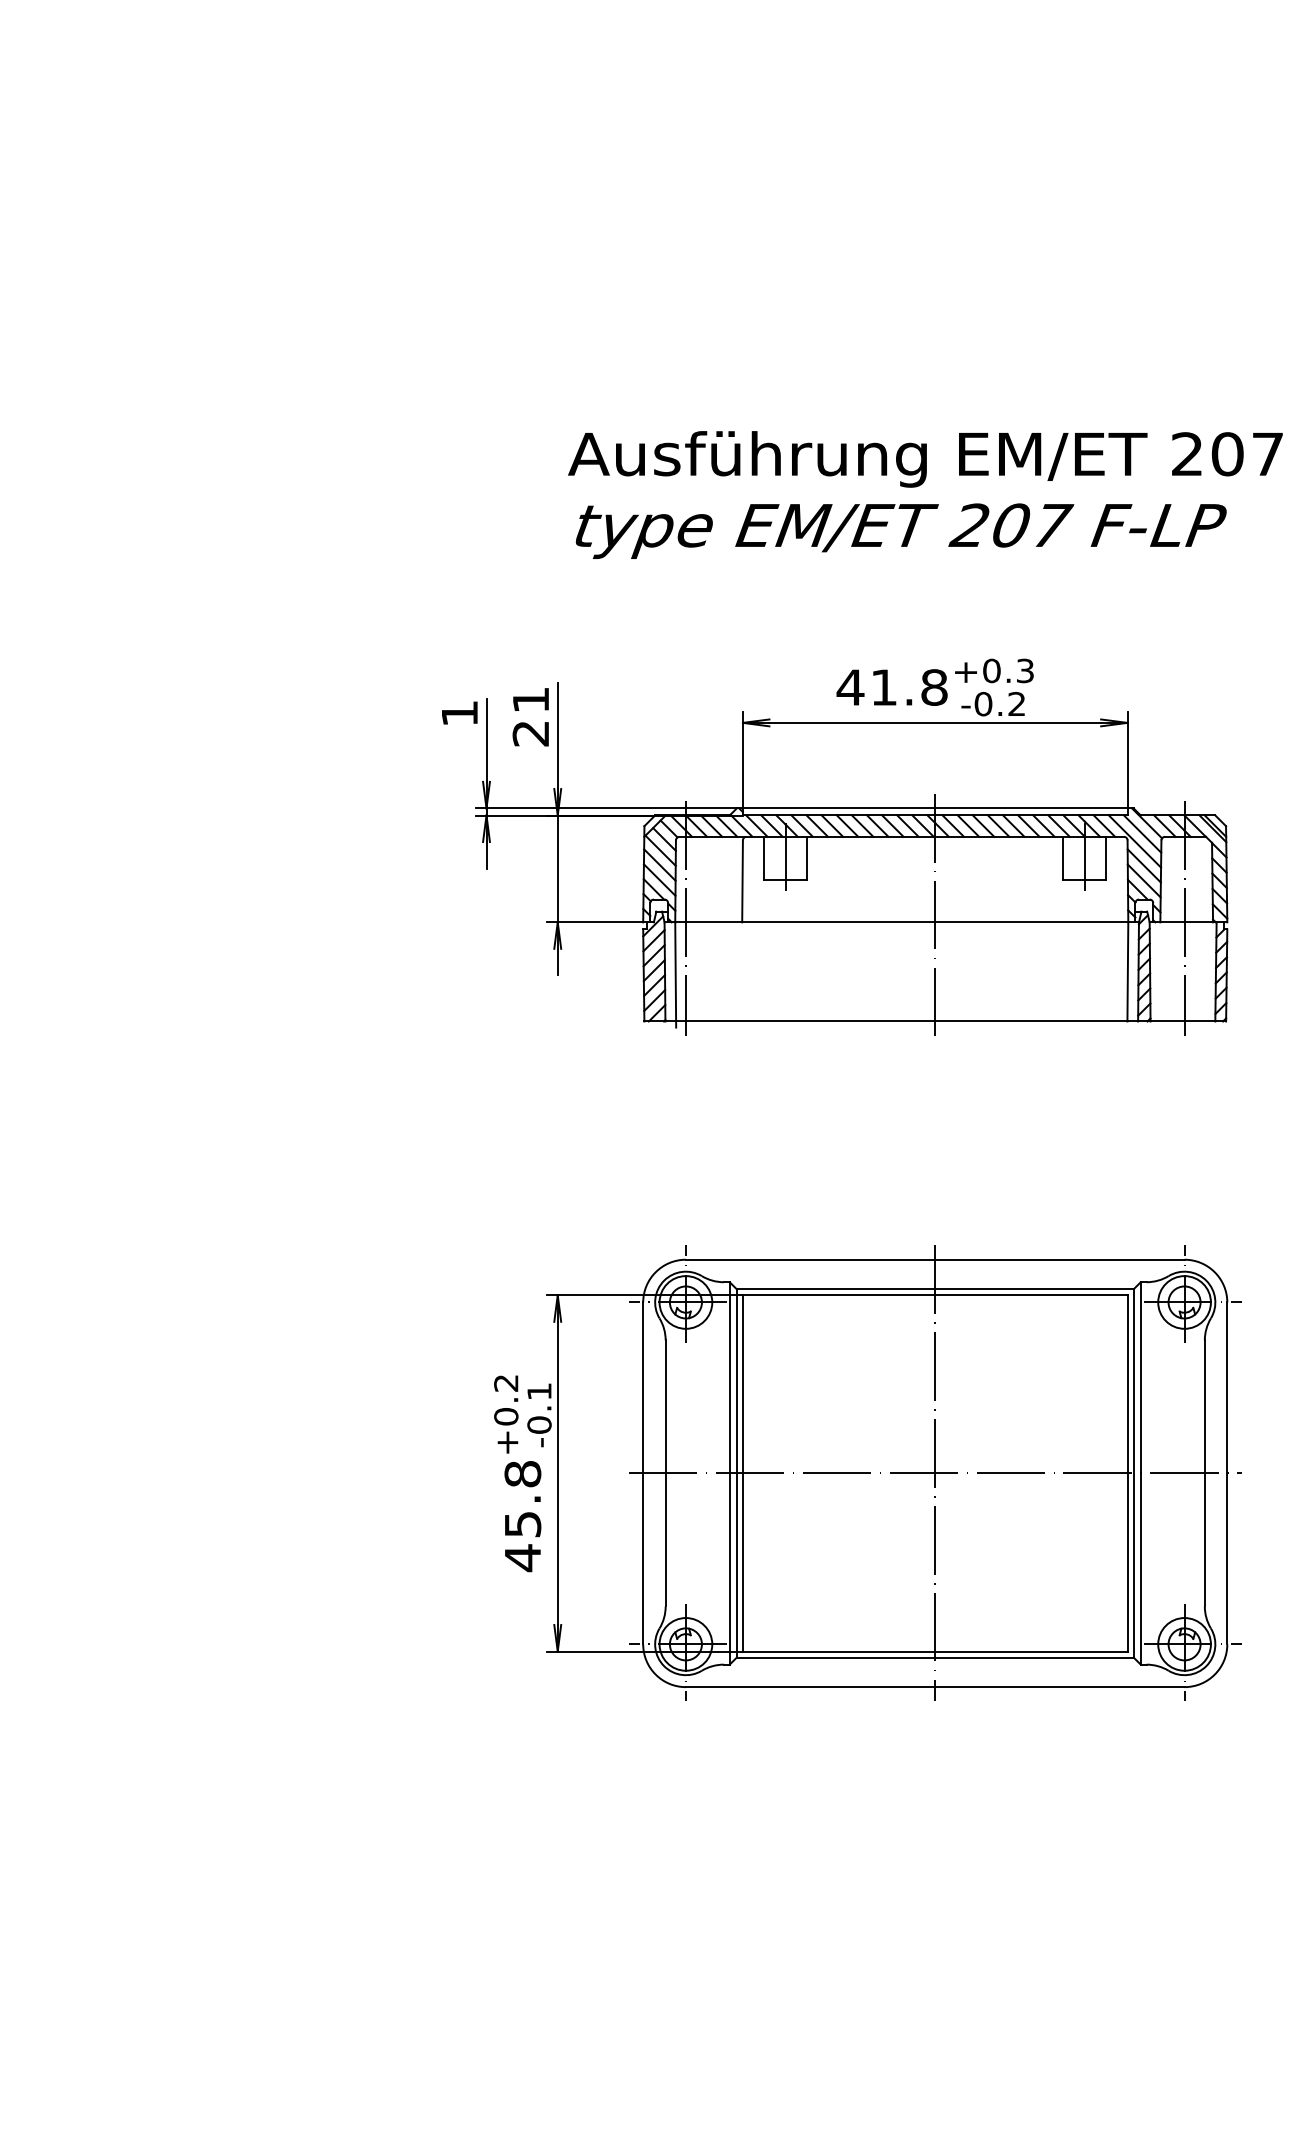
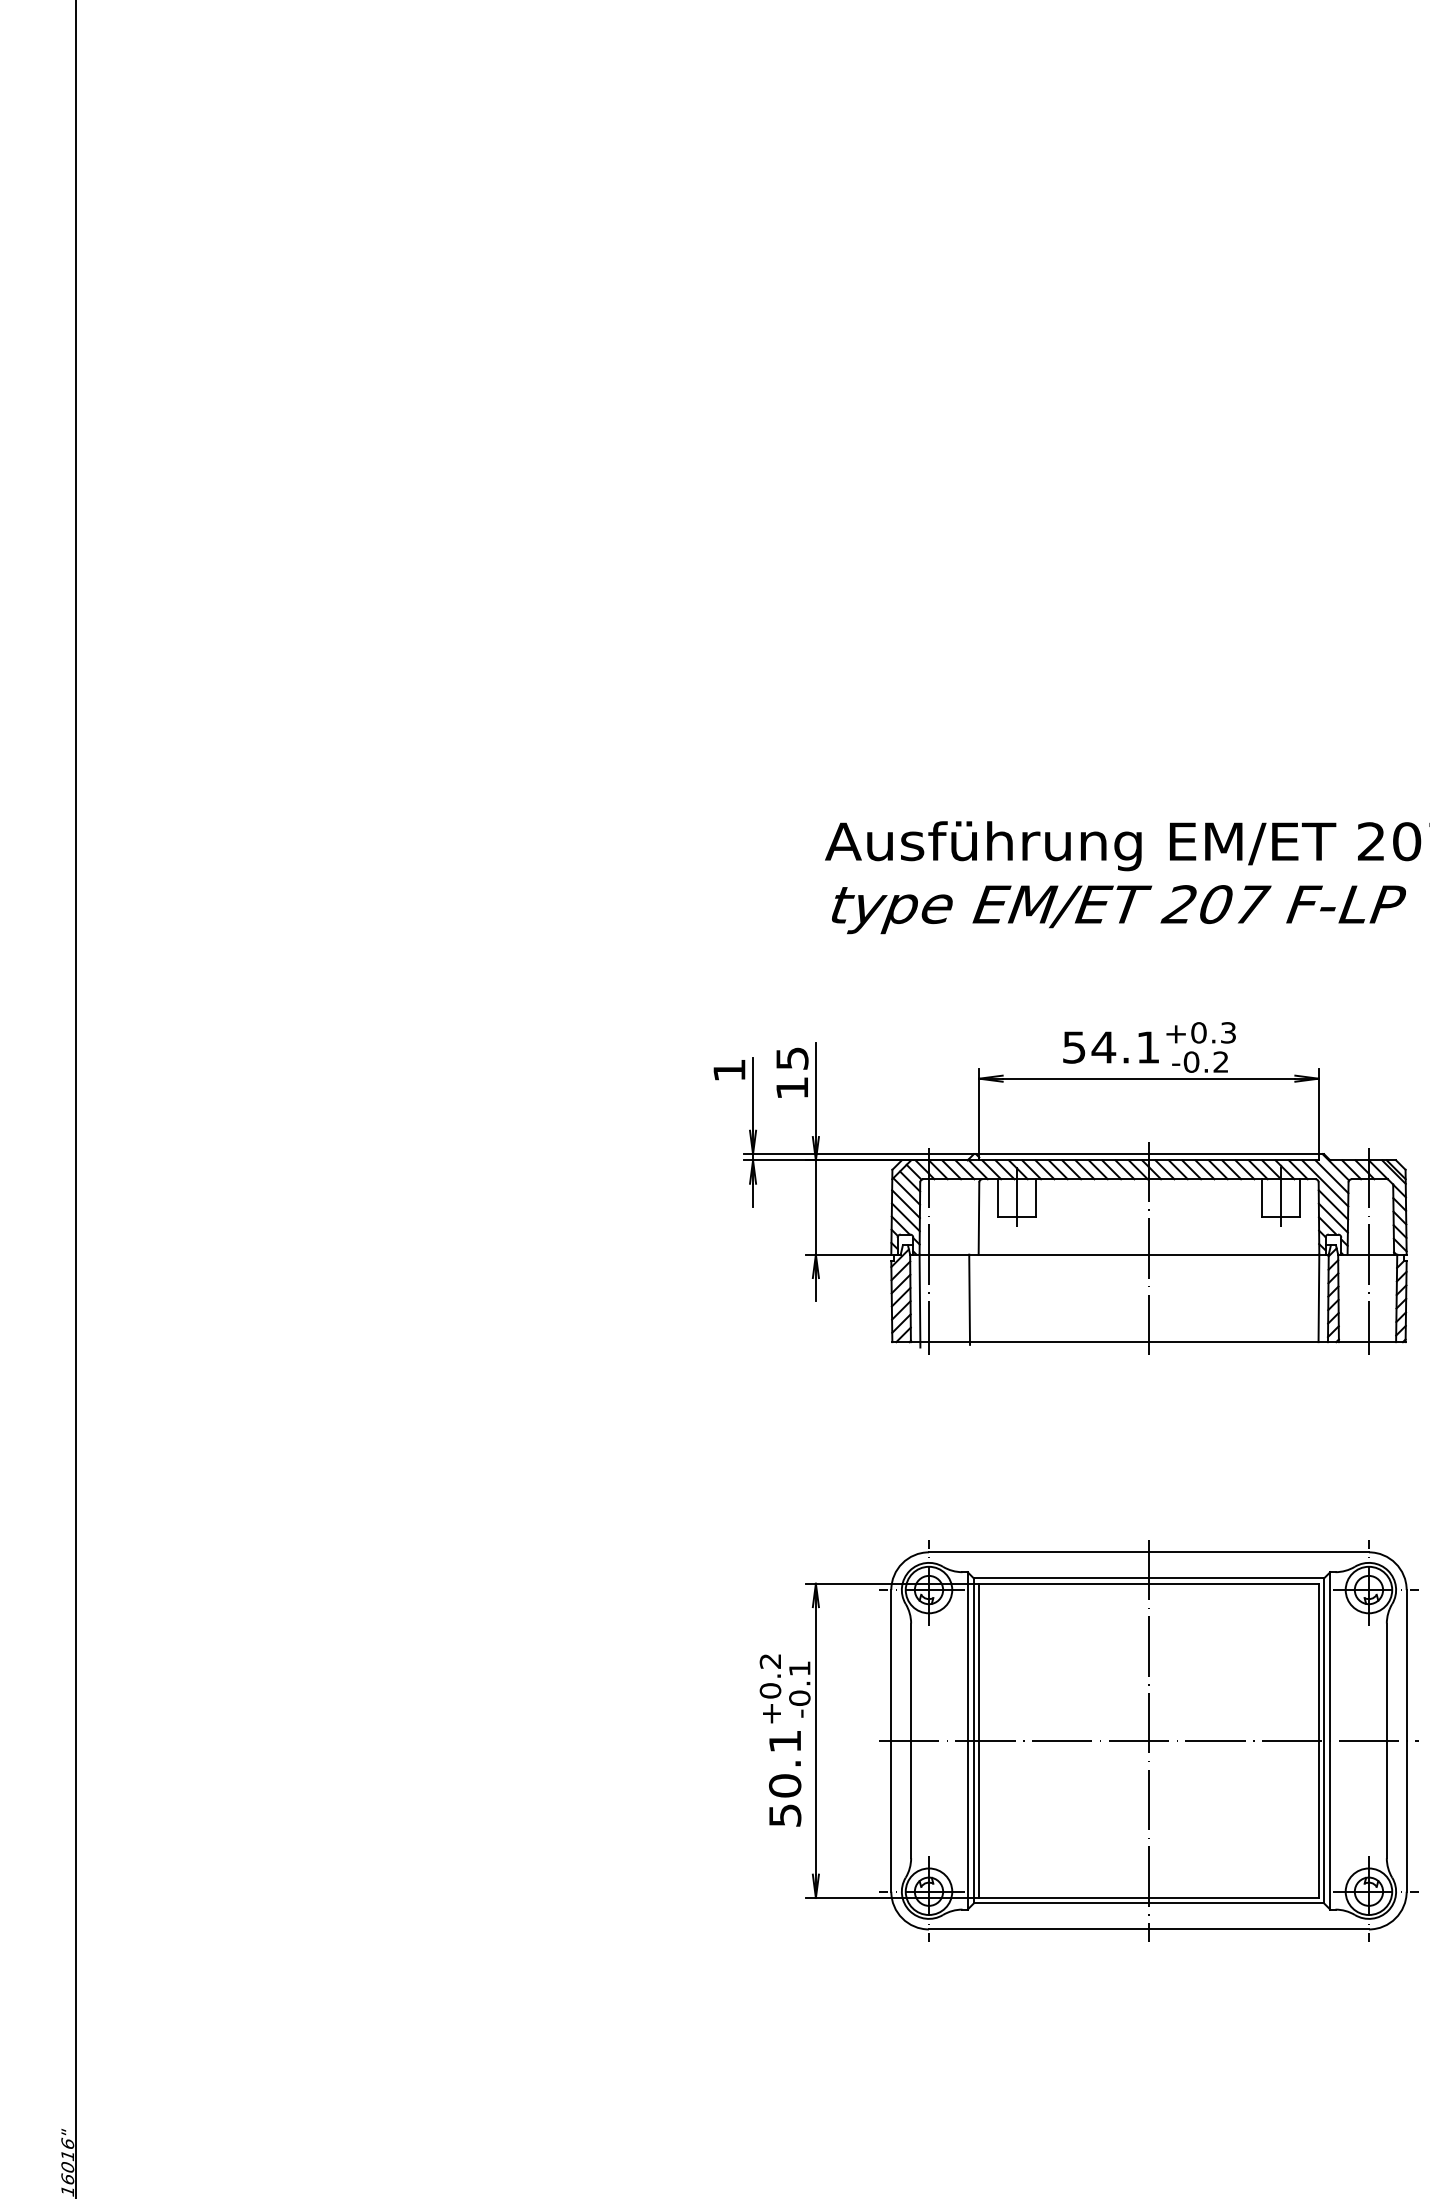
text: (891, 687) -> (1110, 1047), 41.8 -> 54.1
text: (531, 717) -> (792, 1073), 21 -> 15
line: (731, 973) -> (969, 1299), added
text: (523, 1516) -> (785, 1778), 45.8 -> 50.1

